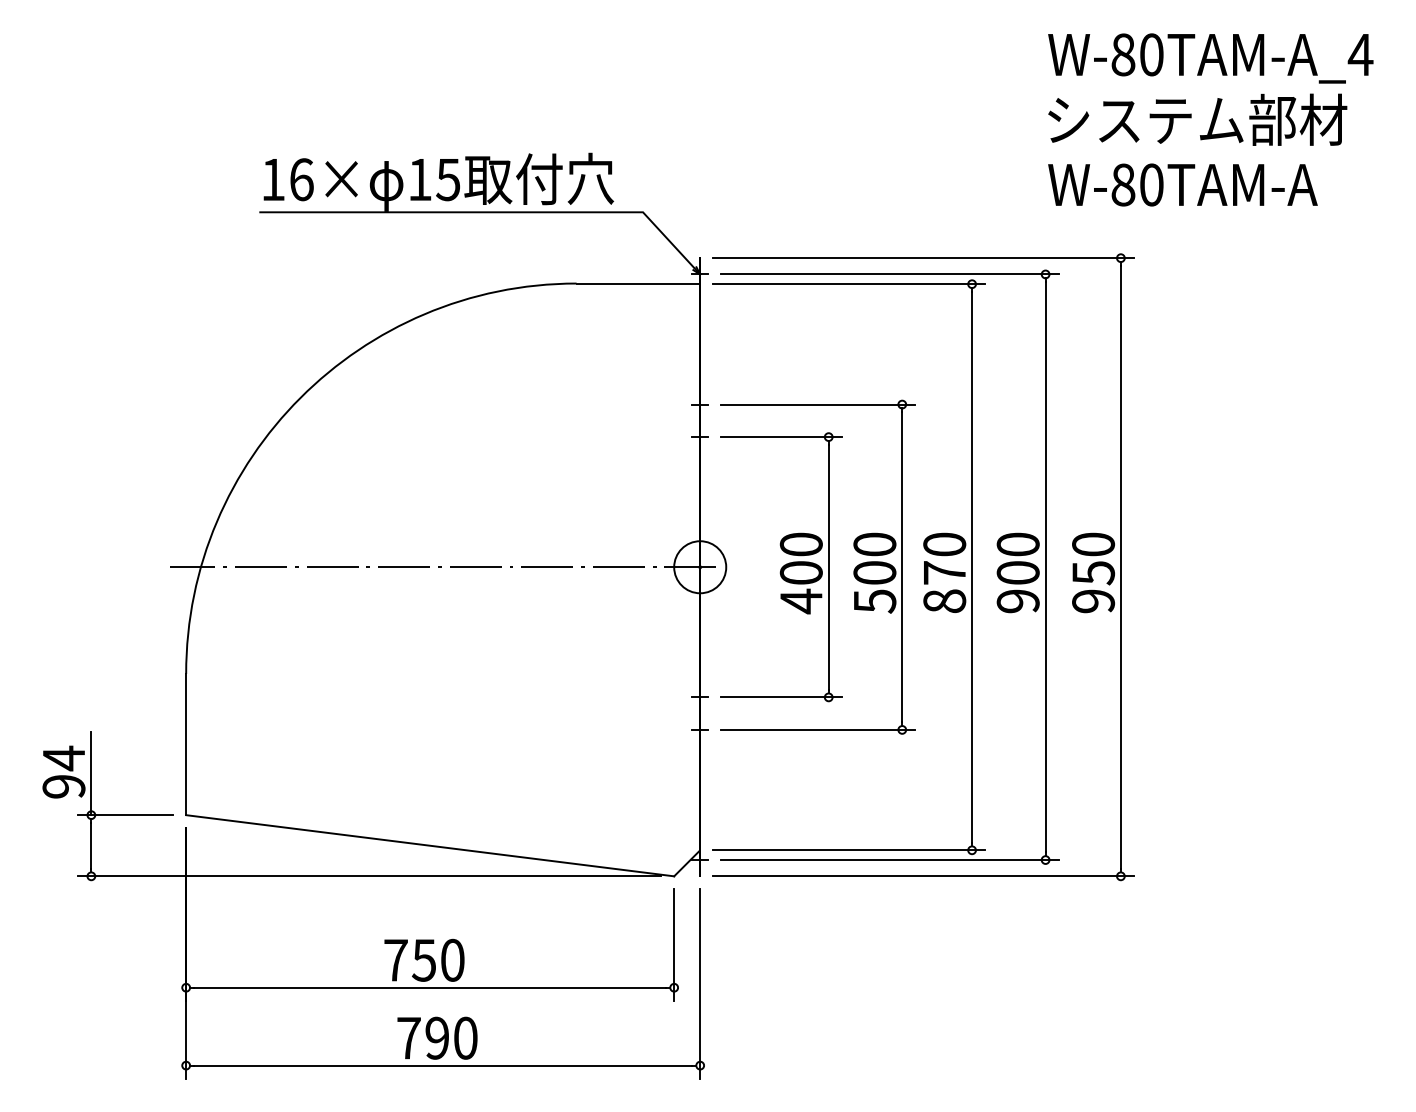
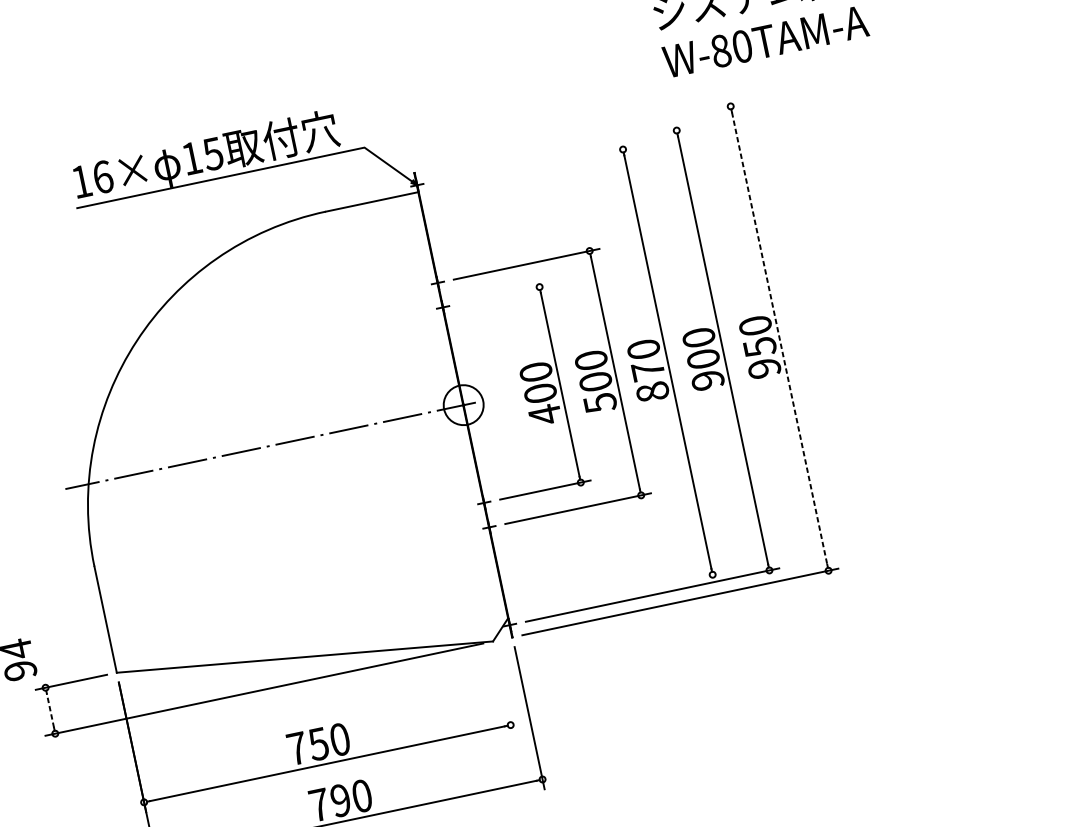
line: (923, 258) -> (582, 137), removed
line: (889, 274) -> (559, 155), removed
line: (849, 284) -> (531, 169), removed
line: (781, 437) -> (504, 294), removed
line: (1120, 567) -> (779, 338), solid -> dashed
line: (91, 773) -> (39, 656), removed
line: (91, 845) -> (50, 710), solid -> dashed
line: (849, 850) -> (620, 594), removed
line: (674, 944) -> (504, 692), removed

